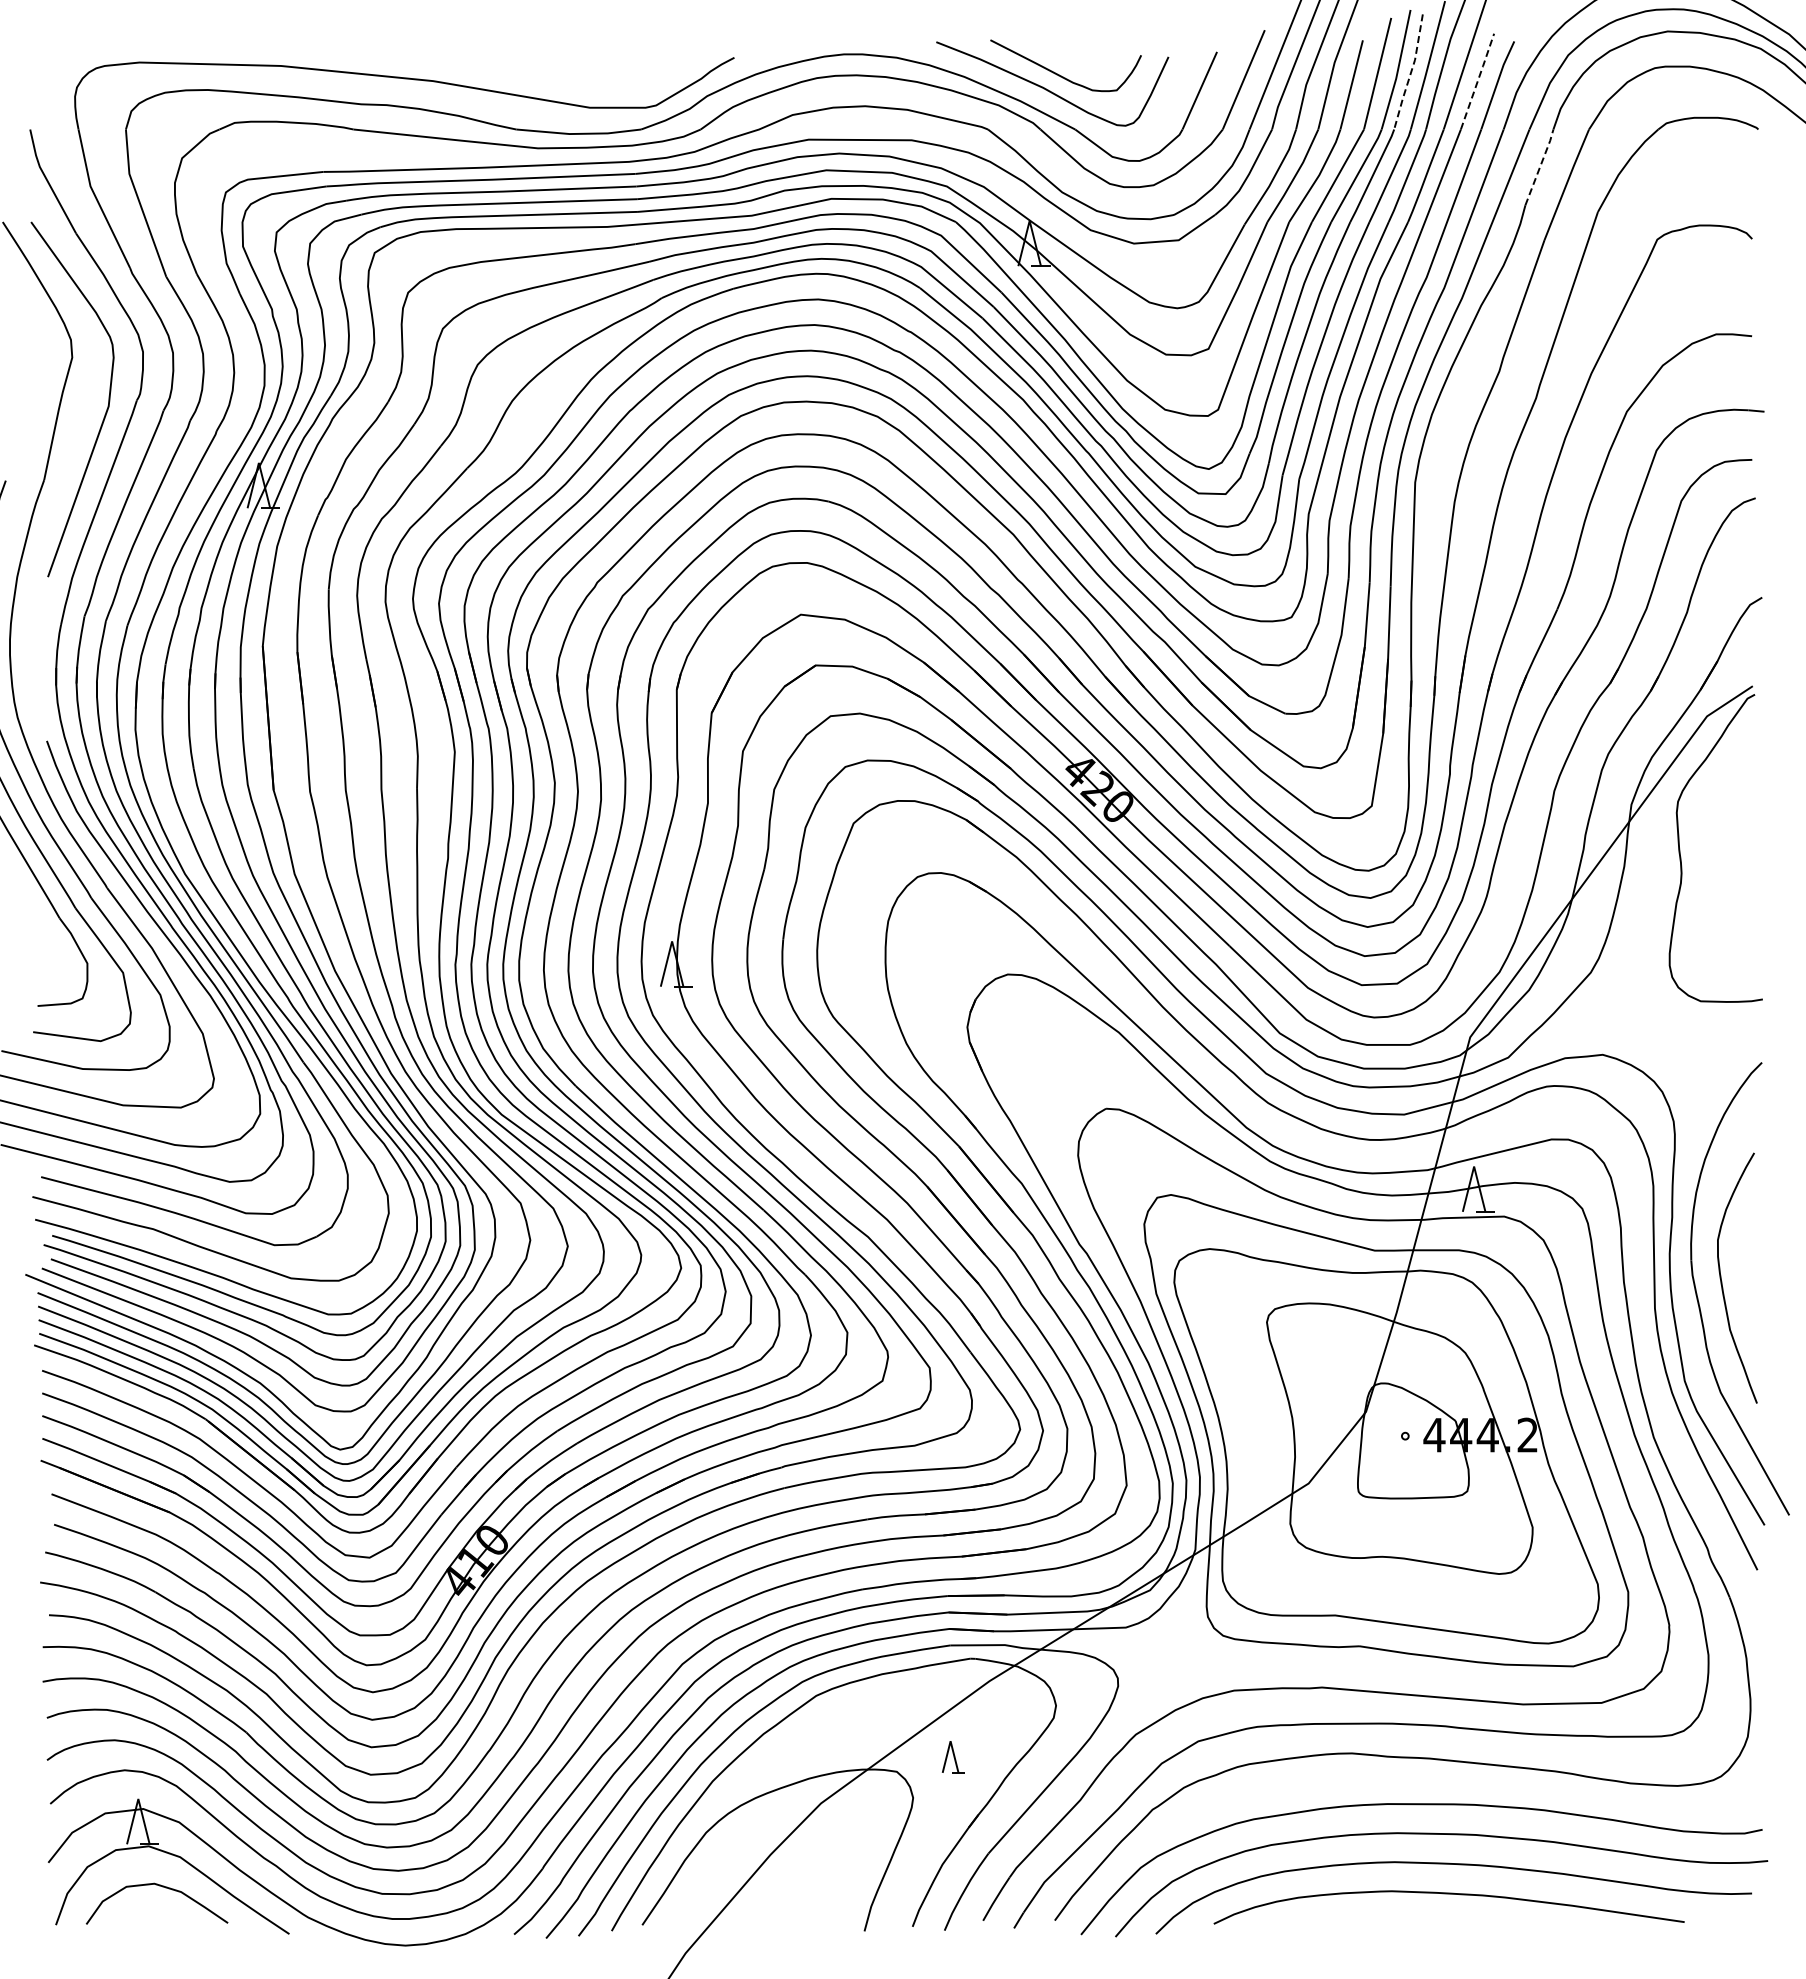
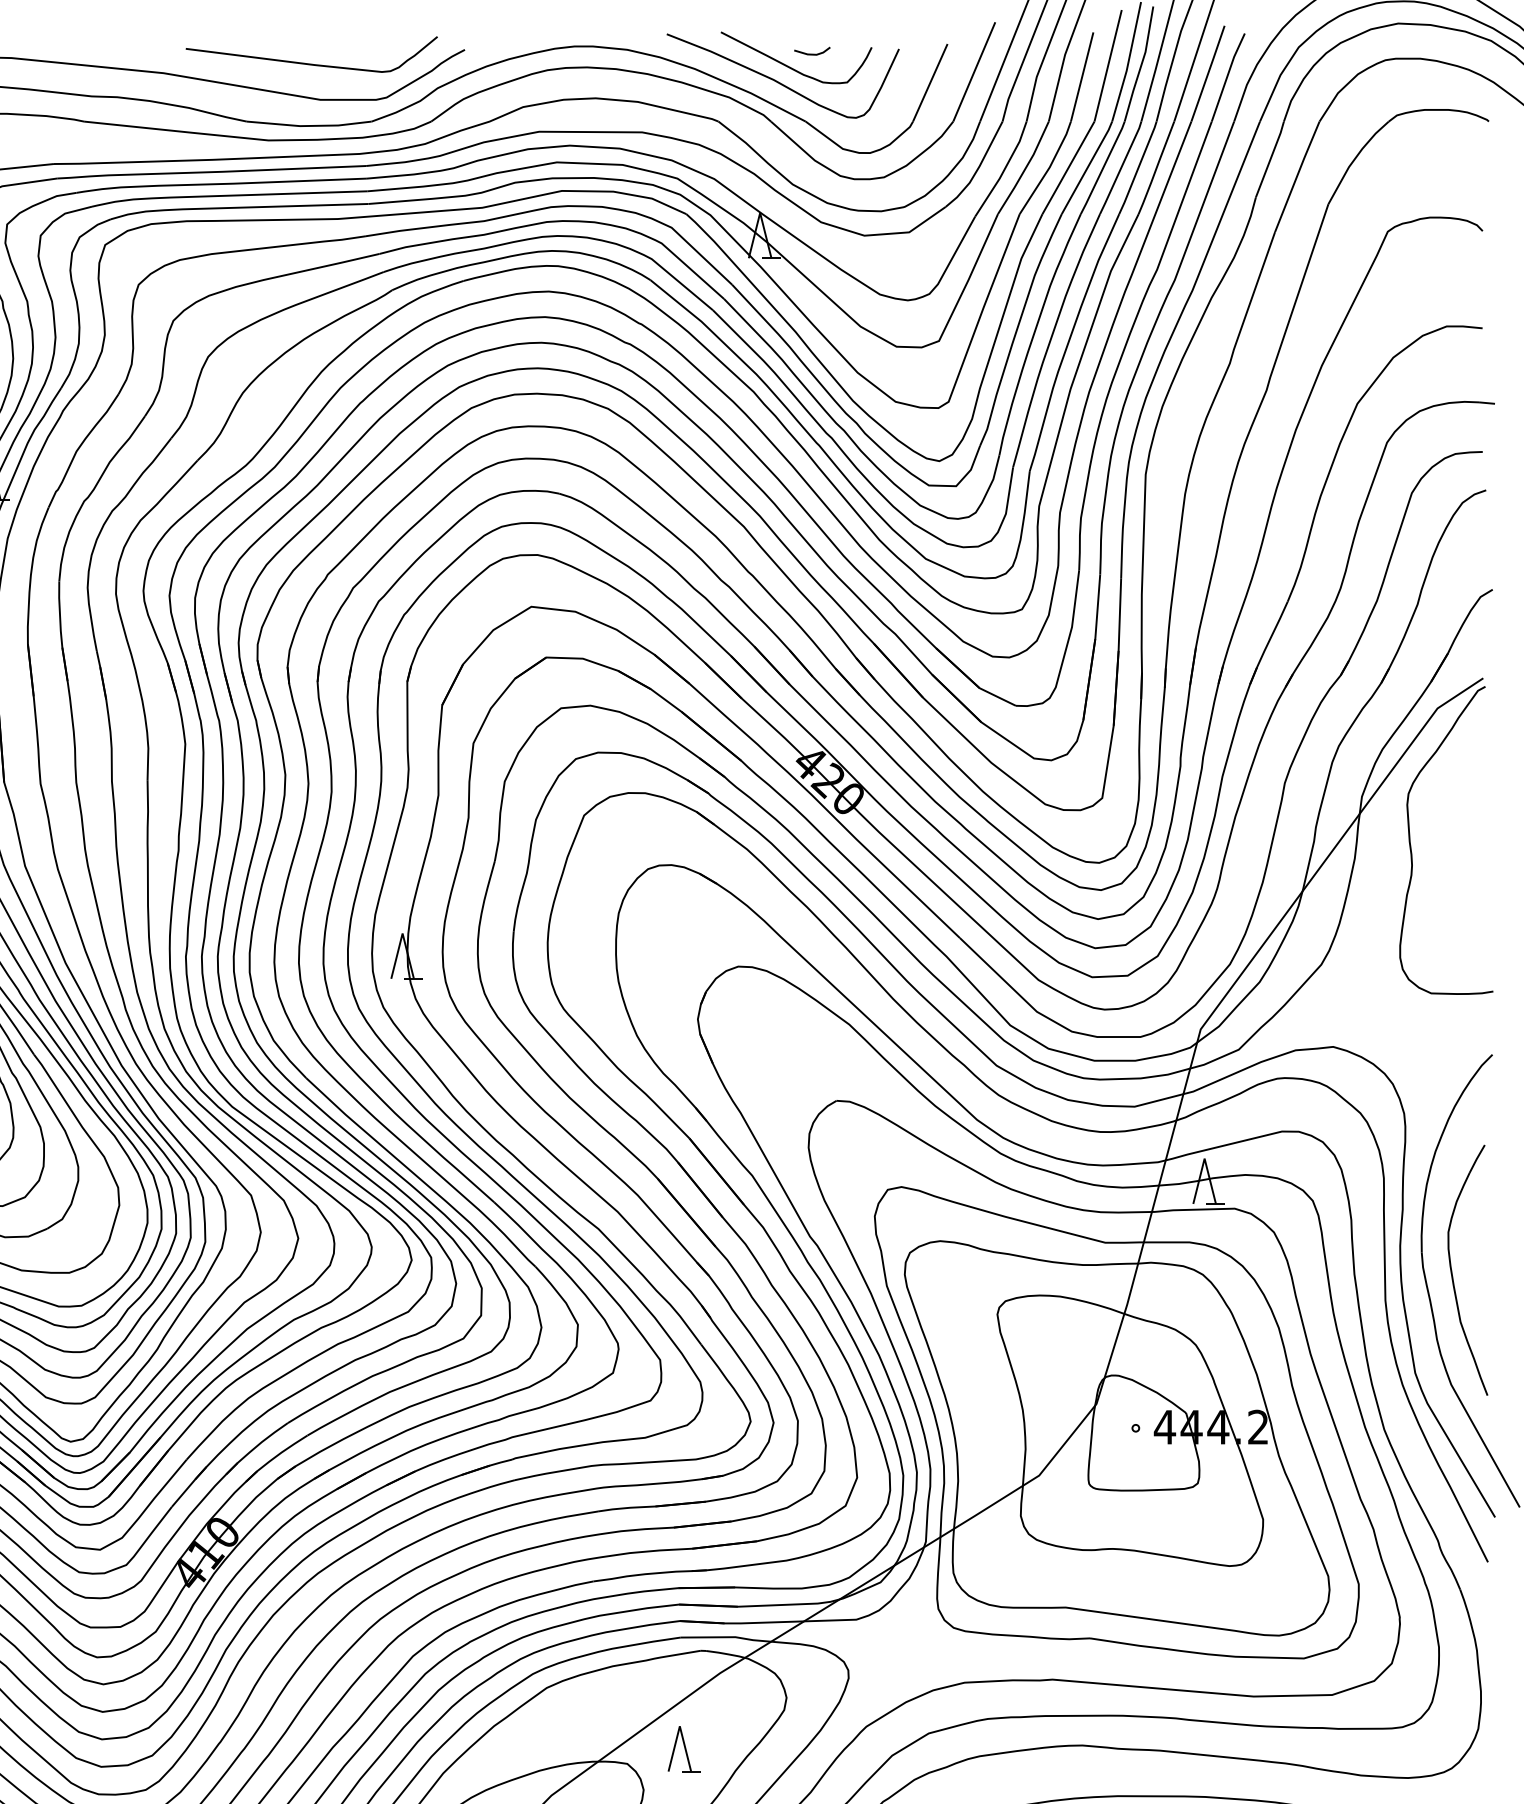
line: (1081, 61) -> (812, 53), added
curve: (581, 71) -> (312, 63), added
line: (1411, 72) -> (1142, 64), dashed -> solid
line: (1478, 80) -> (1209, 72), dashed -> solid
line: (1540, 166) -> (1271, 158), dashed -> solid
part: (953, 1757) -> (684, 1749), size x1.43

